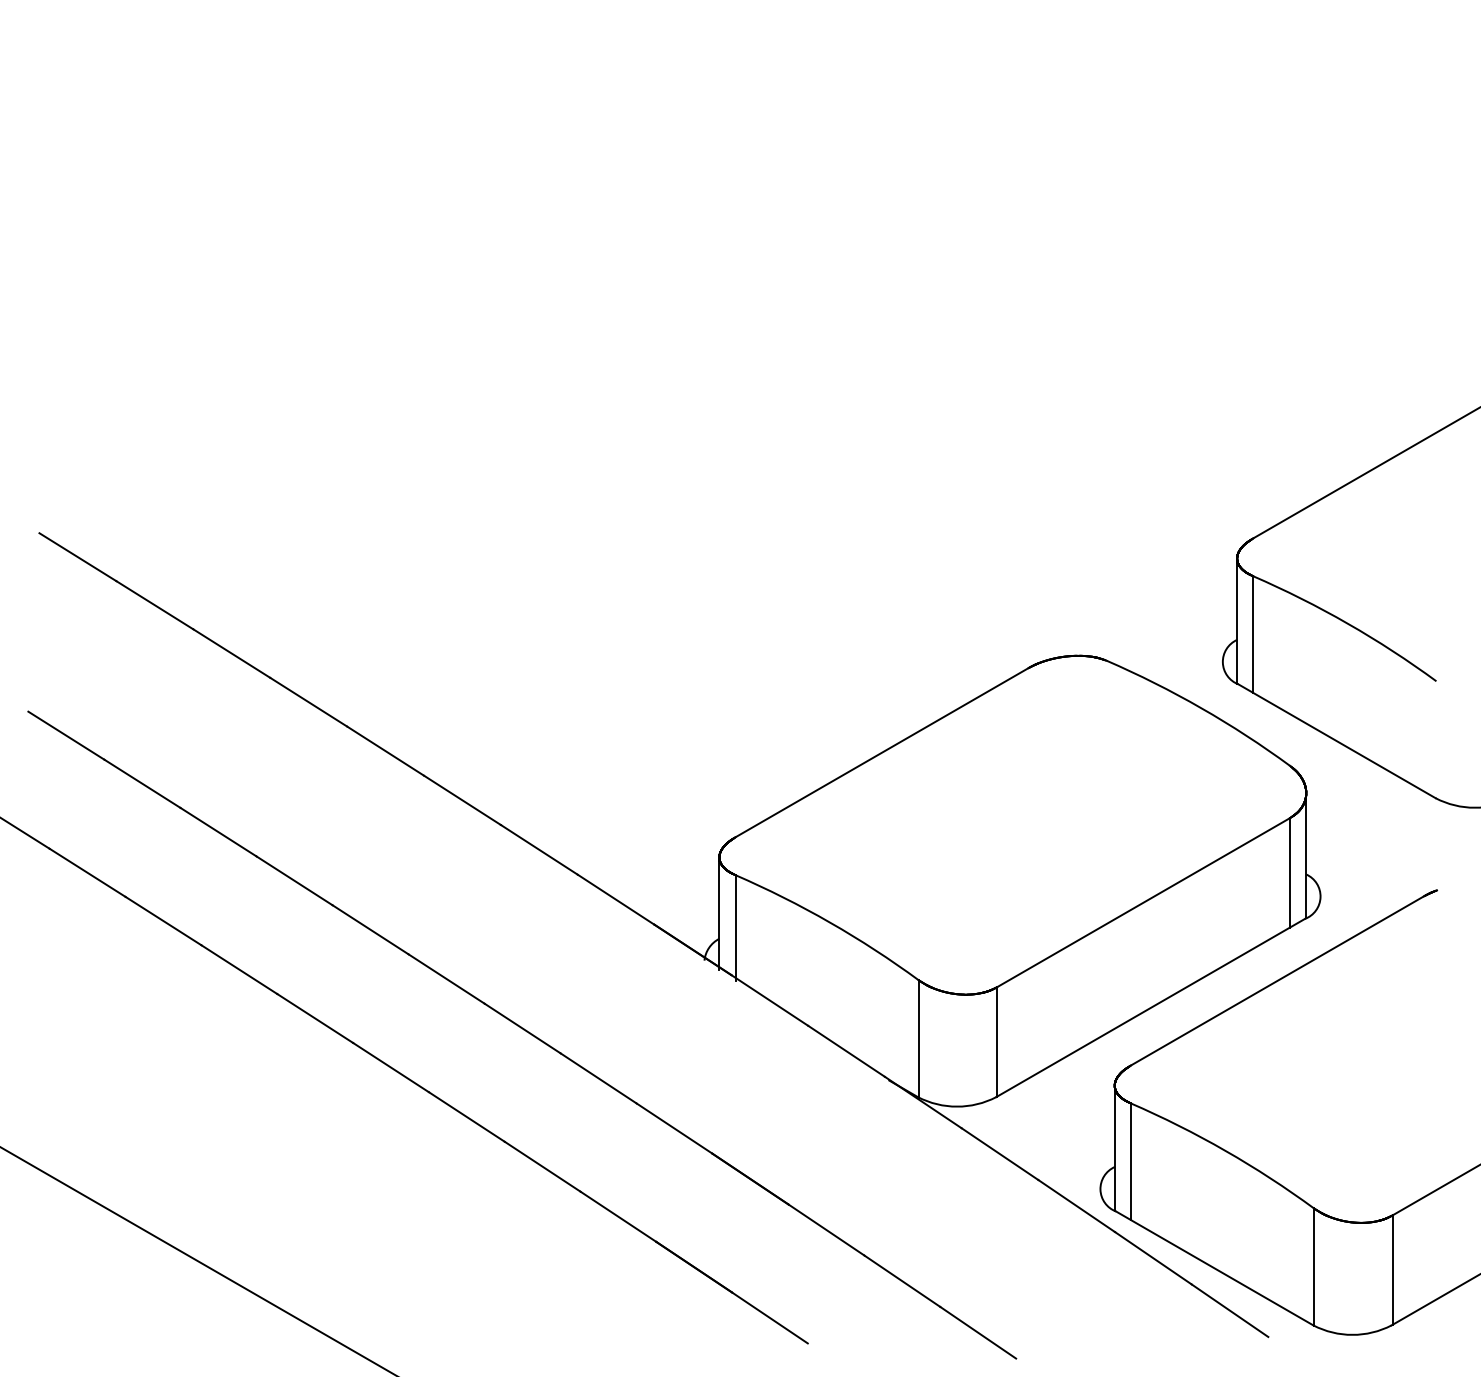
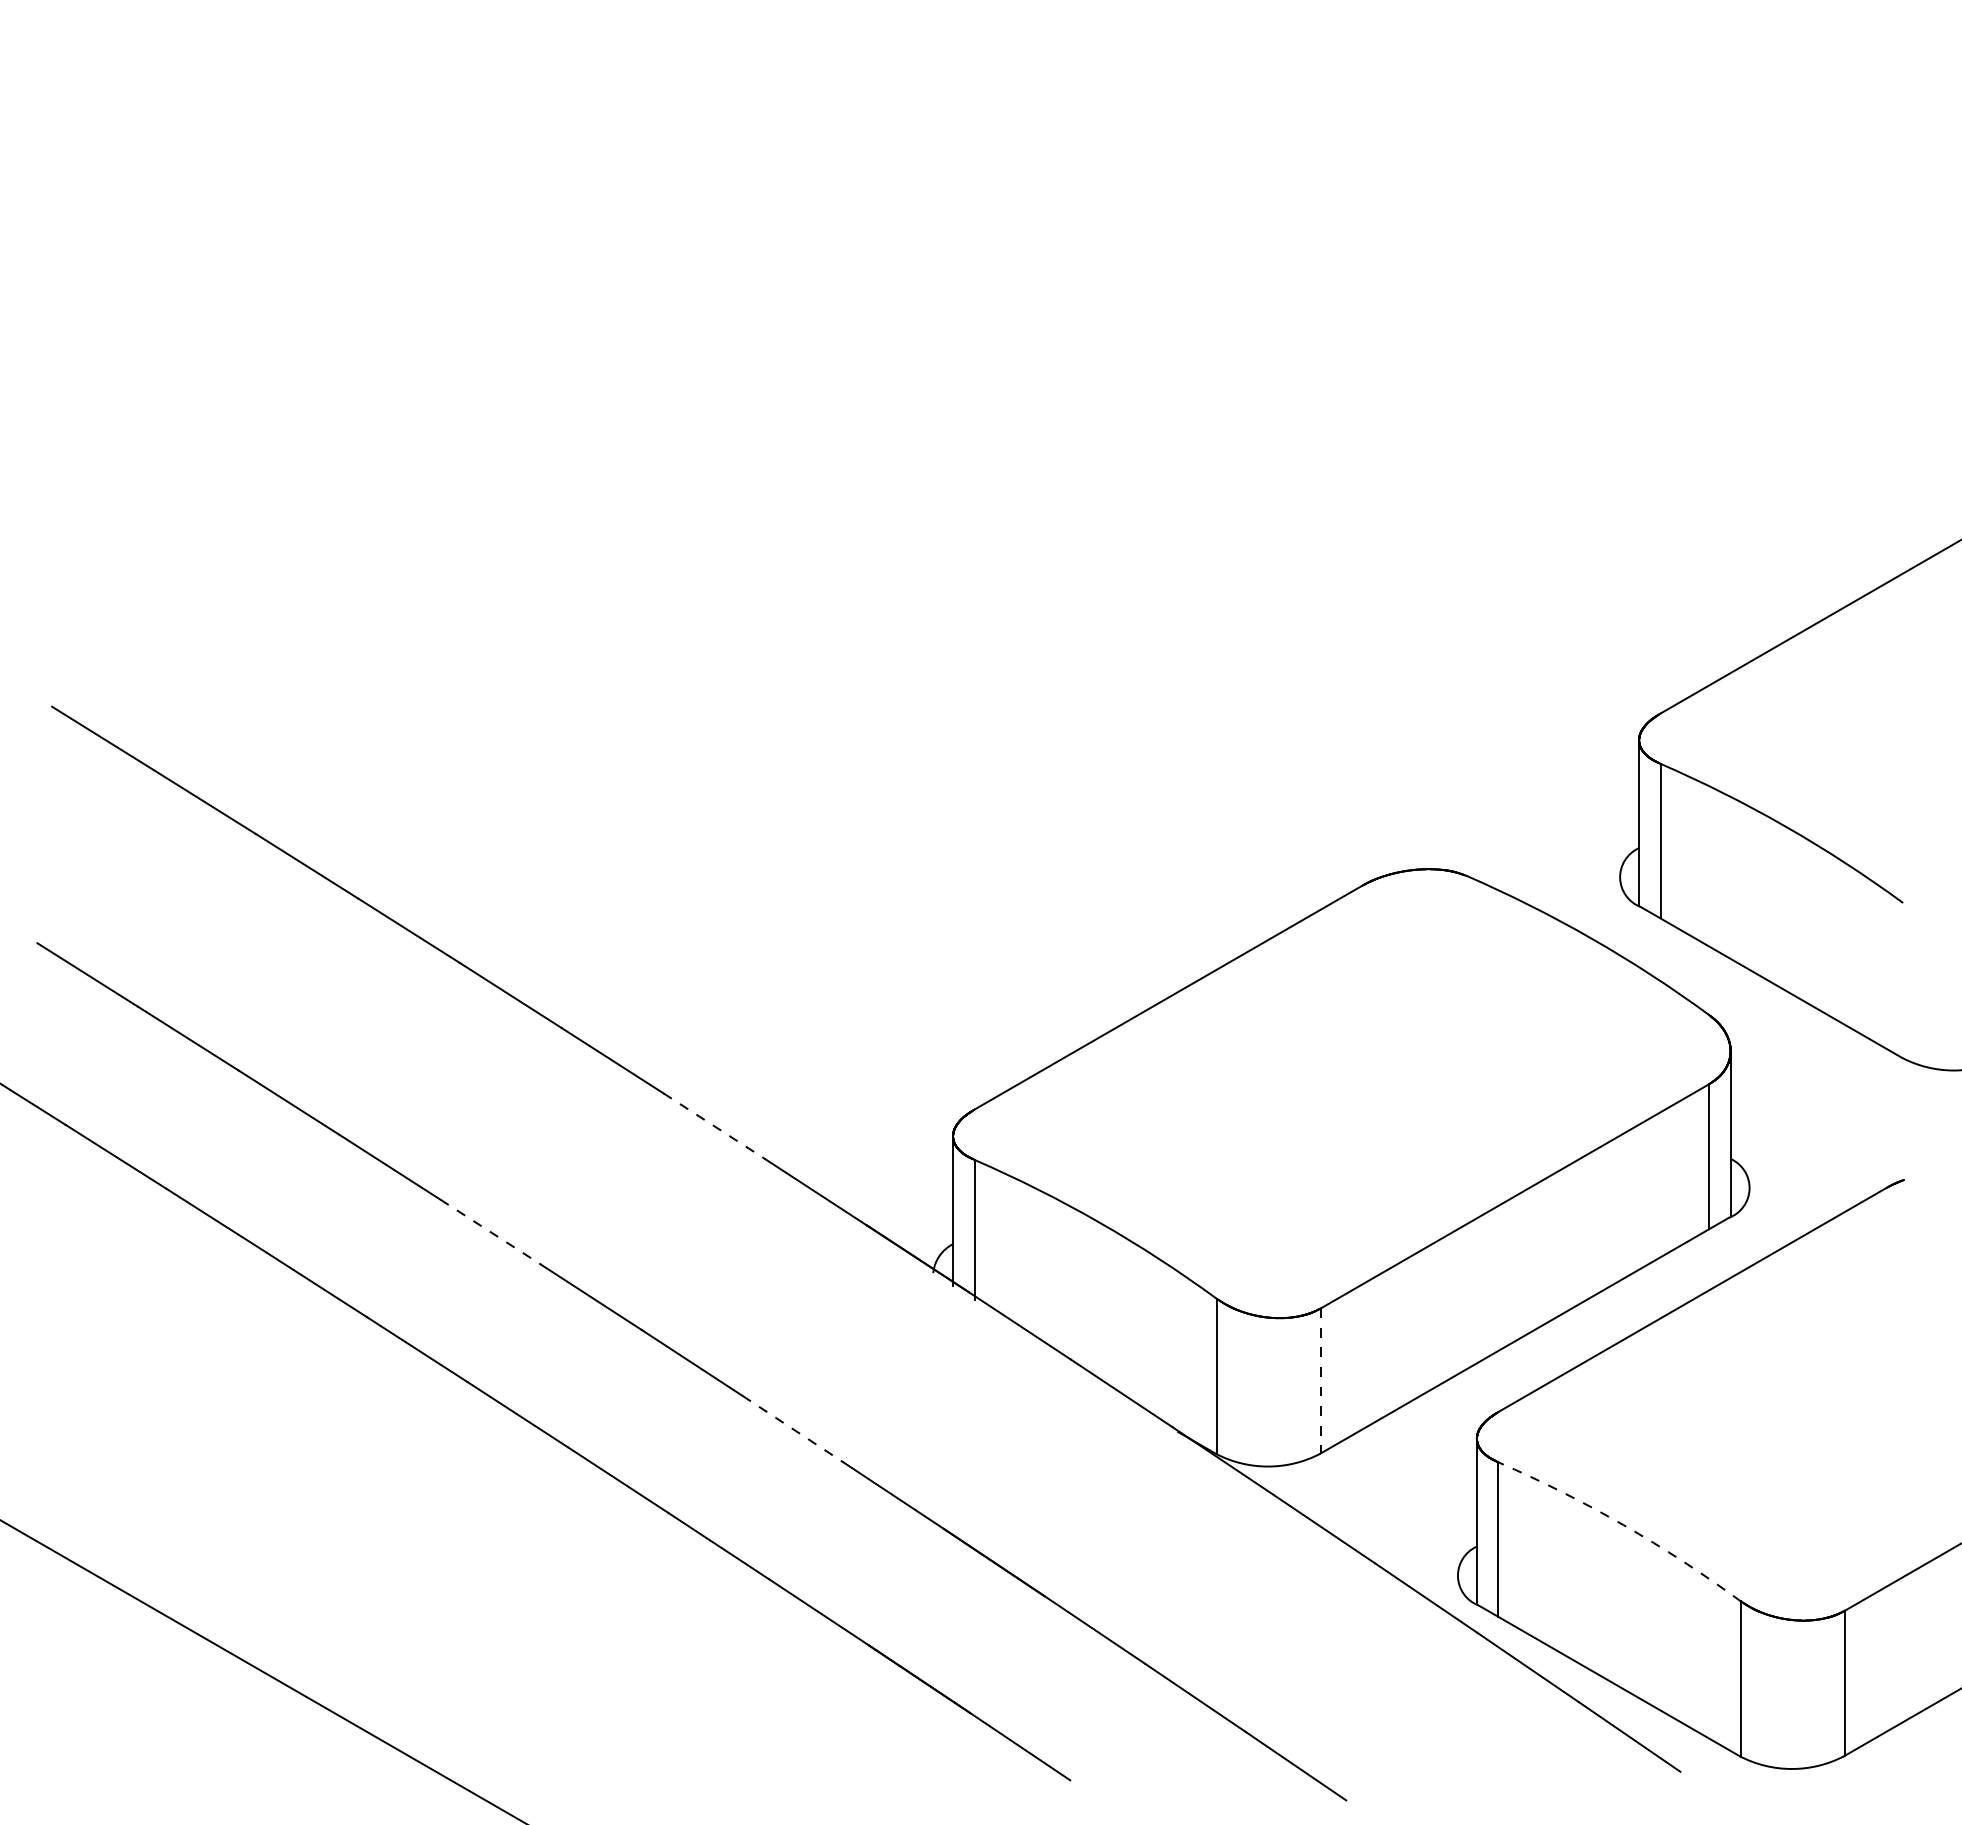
line: (539, 850) -> (714, 1126), solid -> dashed
line: (370, 930) -> (490, 1232), solid -> dashed
line: (997, 1041) -> (1321, 1380), solid -> dashed
line: (598, 1078) -> (793, 1429), solid -> dashed
arc: (1225, 1151) -> (1623, 1525), solid -> dashed

